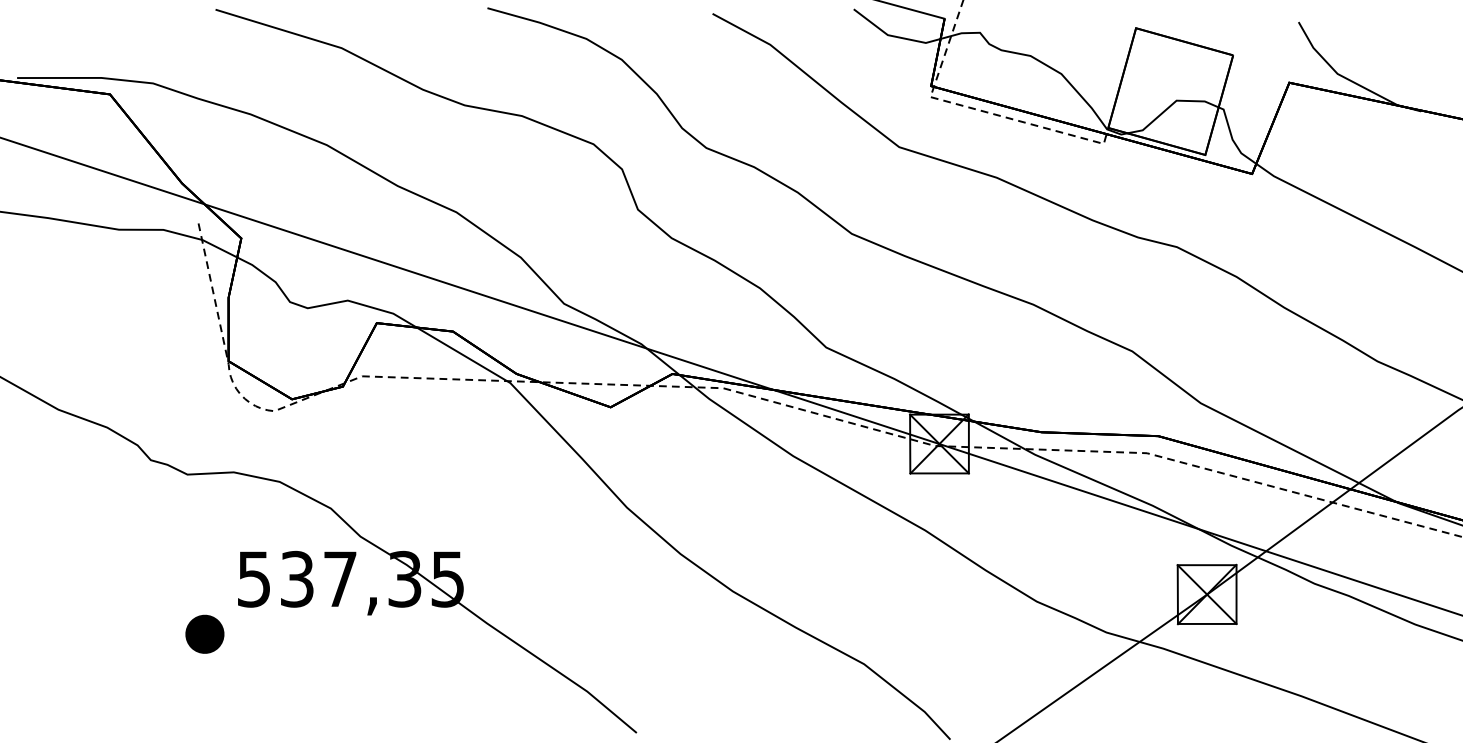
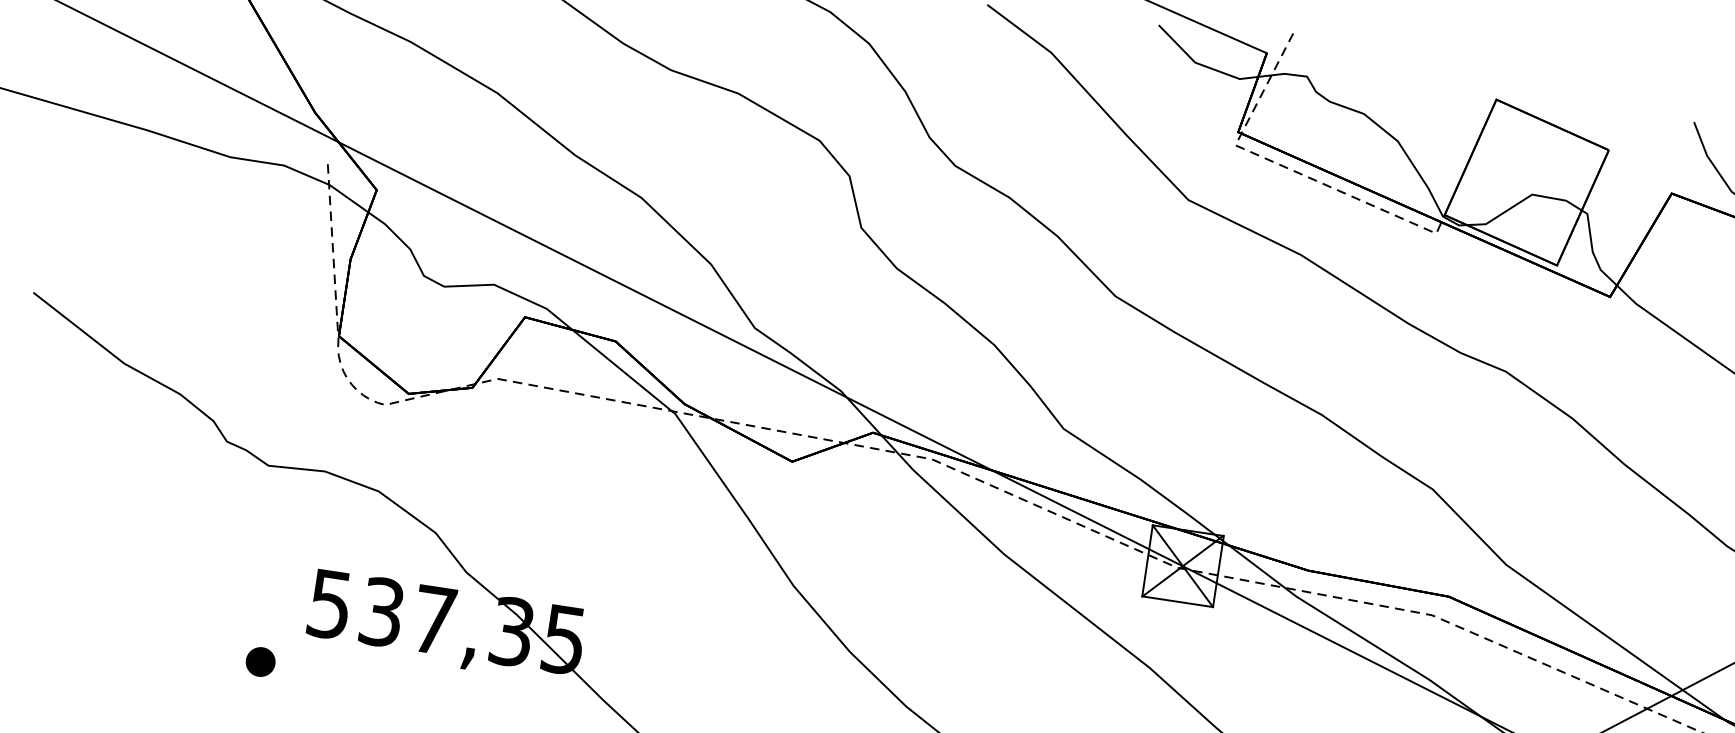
part: (205, 634) -> (261, 662), size x0.62

